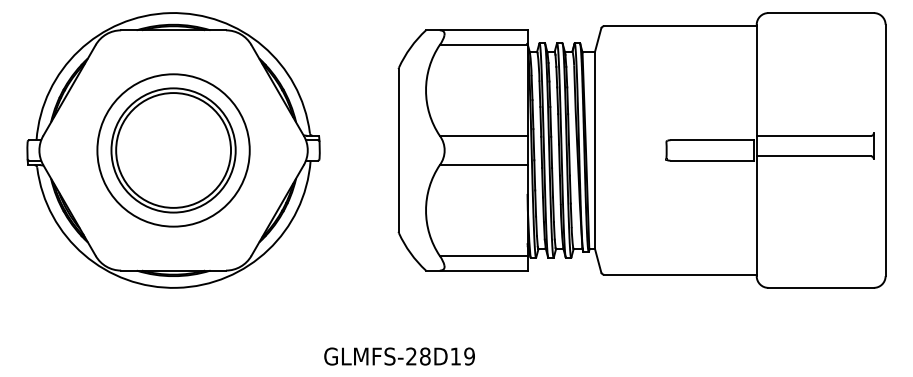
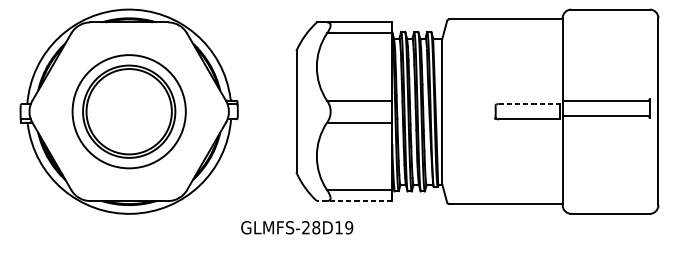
line: (712, 140) -> (529, 104), solid -> dashed
line: (476, 270) -> (354, 200), solid -> dashed
text: (399, 356) -> (297, 227), moved

